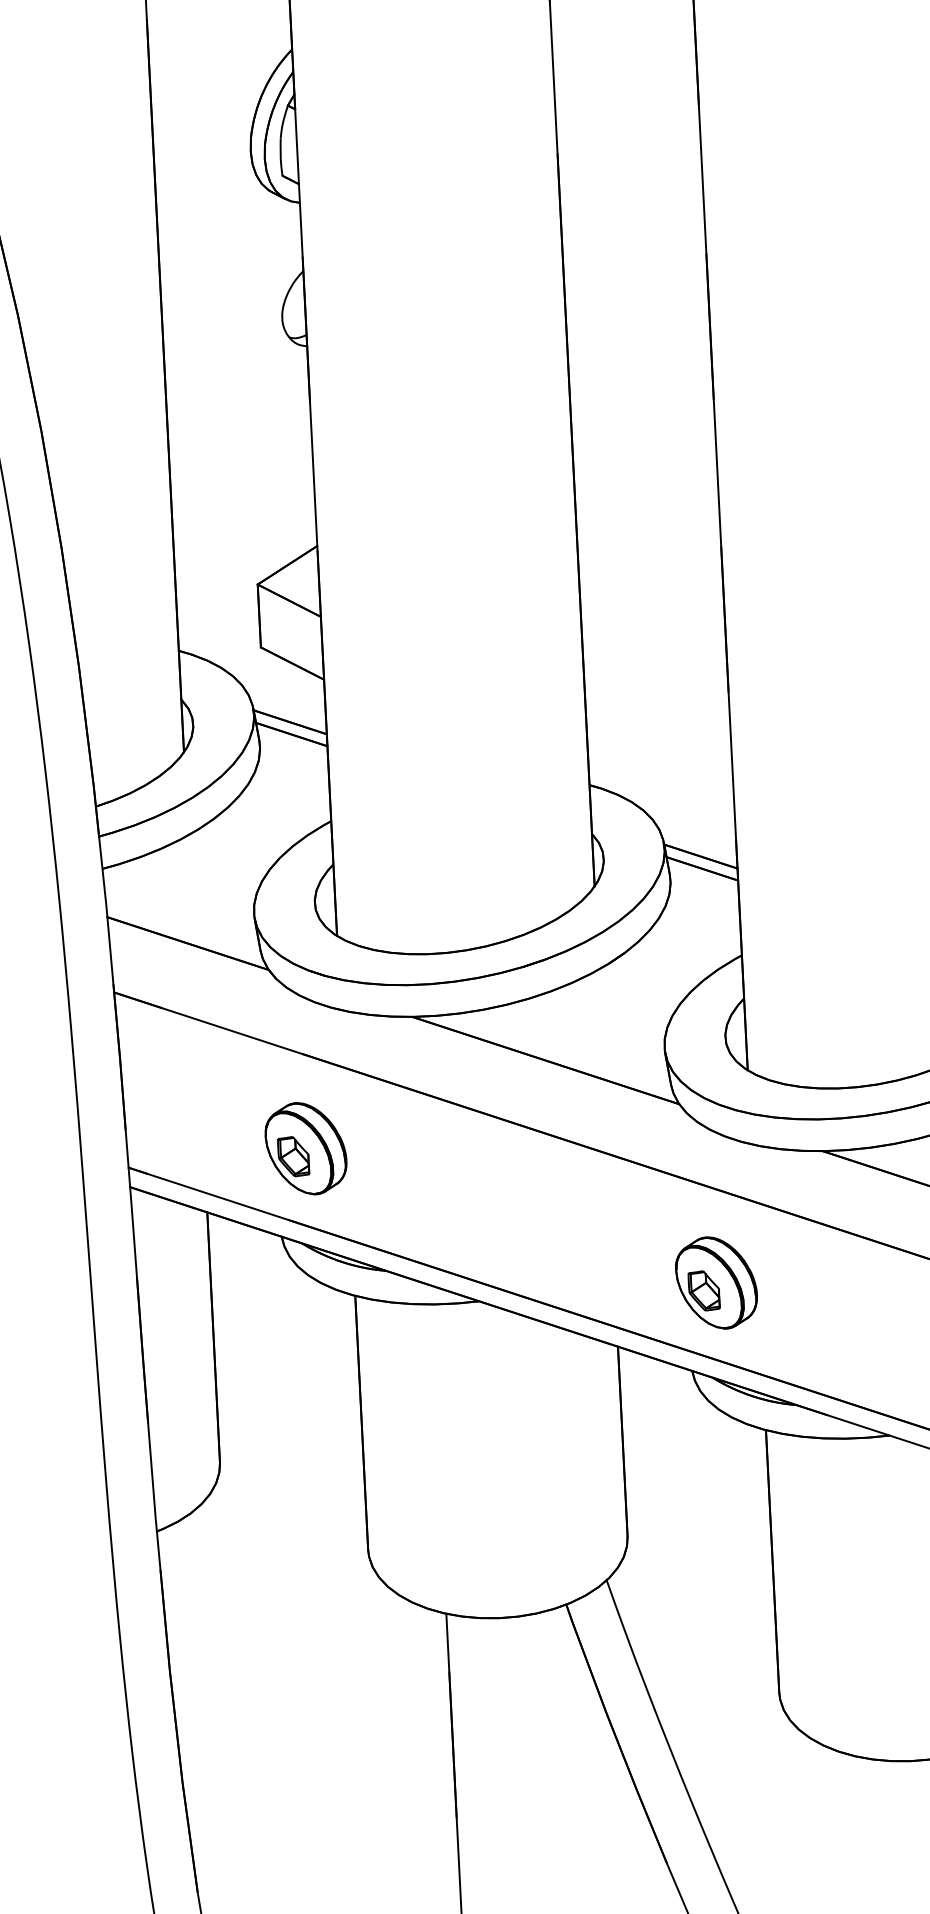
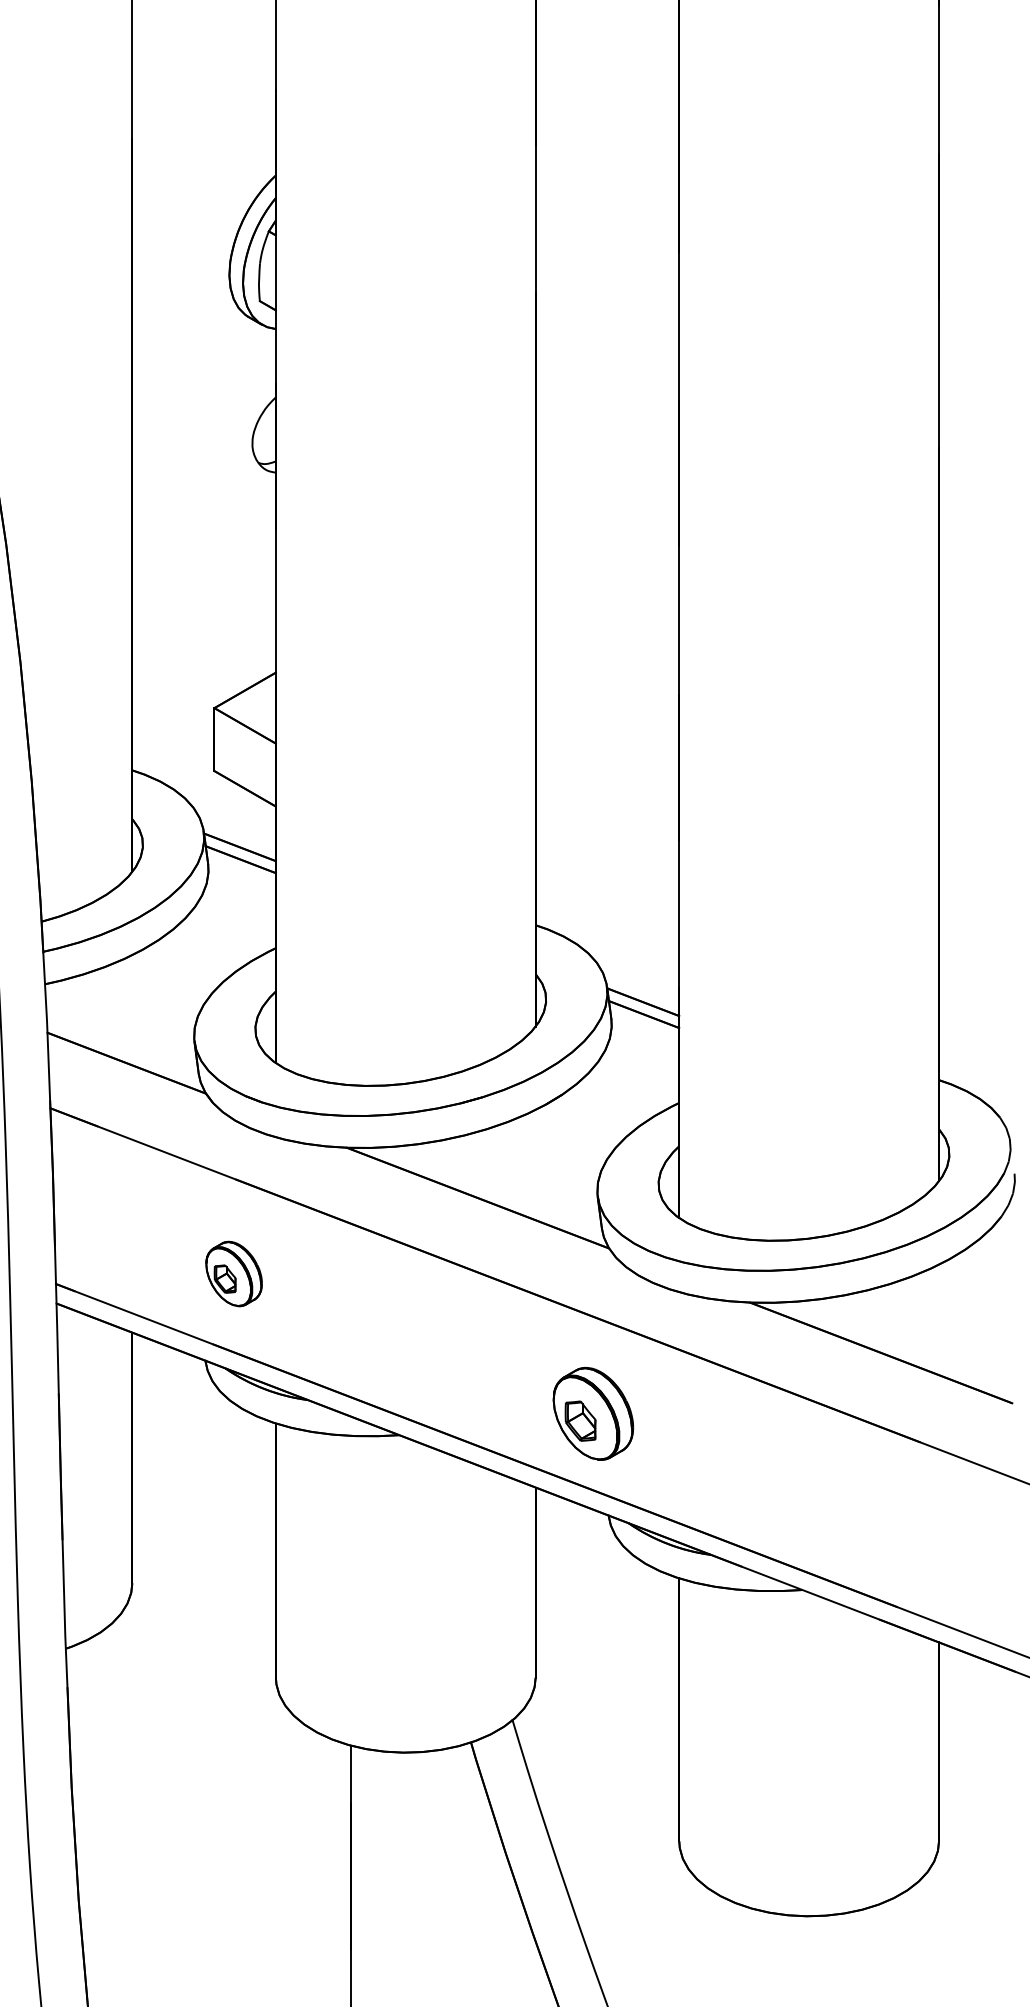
part: (305, 1148) -> (233, 1273), size x0.7
part: (716, 1282) -> (593, 1413), moved

